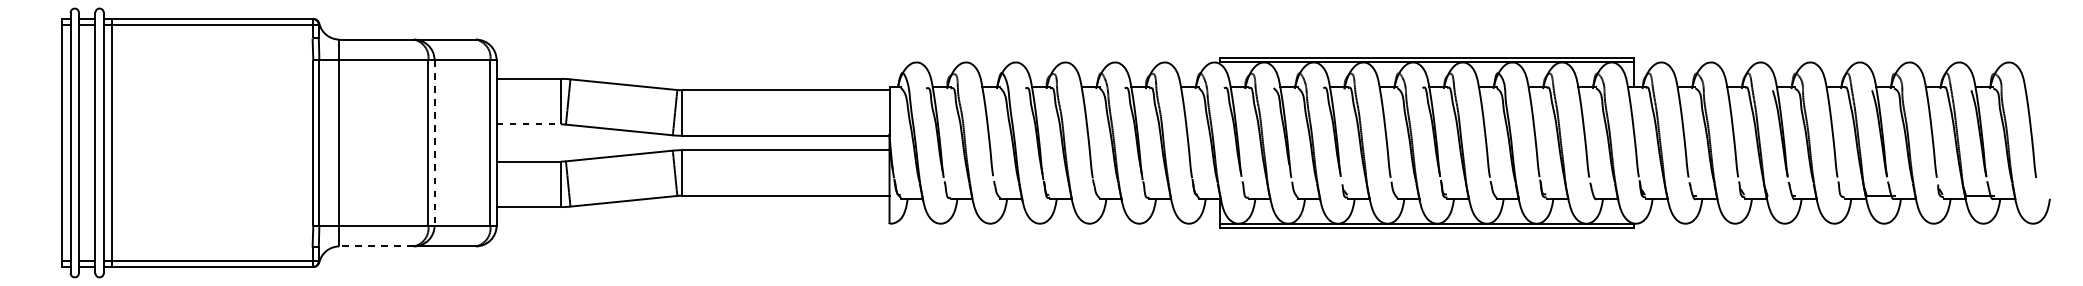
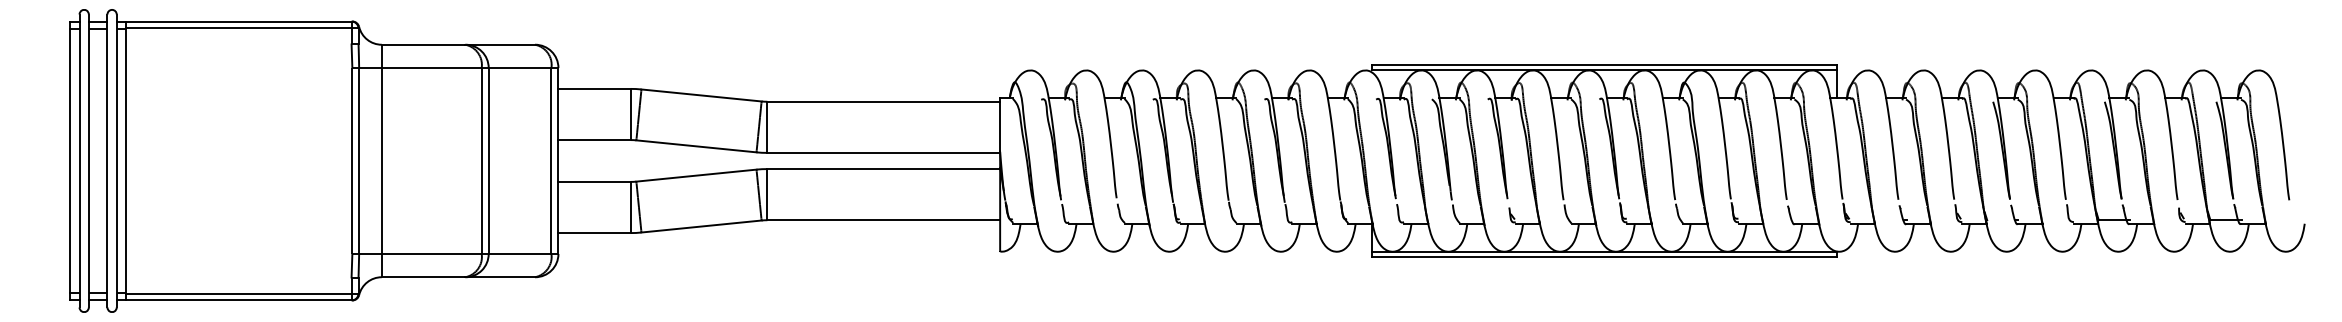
line: (529, 124) -> (595, 140), dashed -> solid
line: (434, 142) -> (488, 160), dashed -> solid
line: (376, 246) -> (423, 277), dashed -> solid

